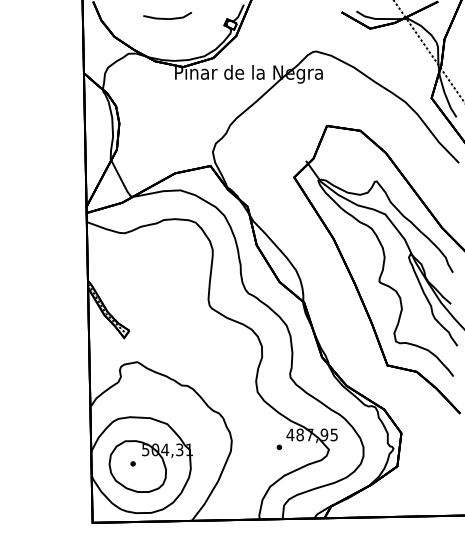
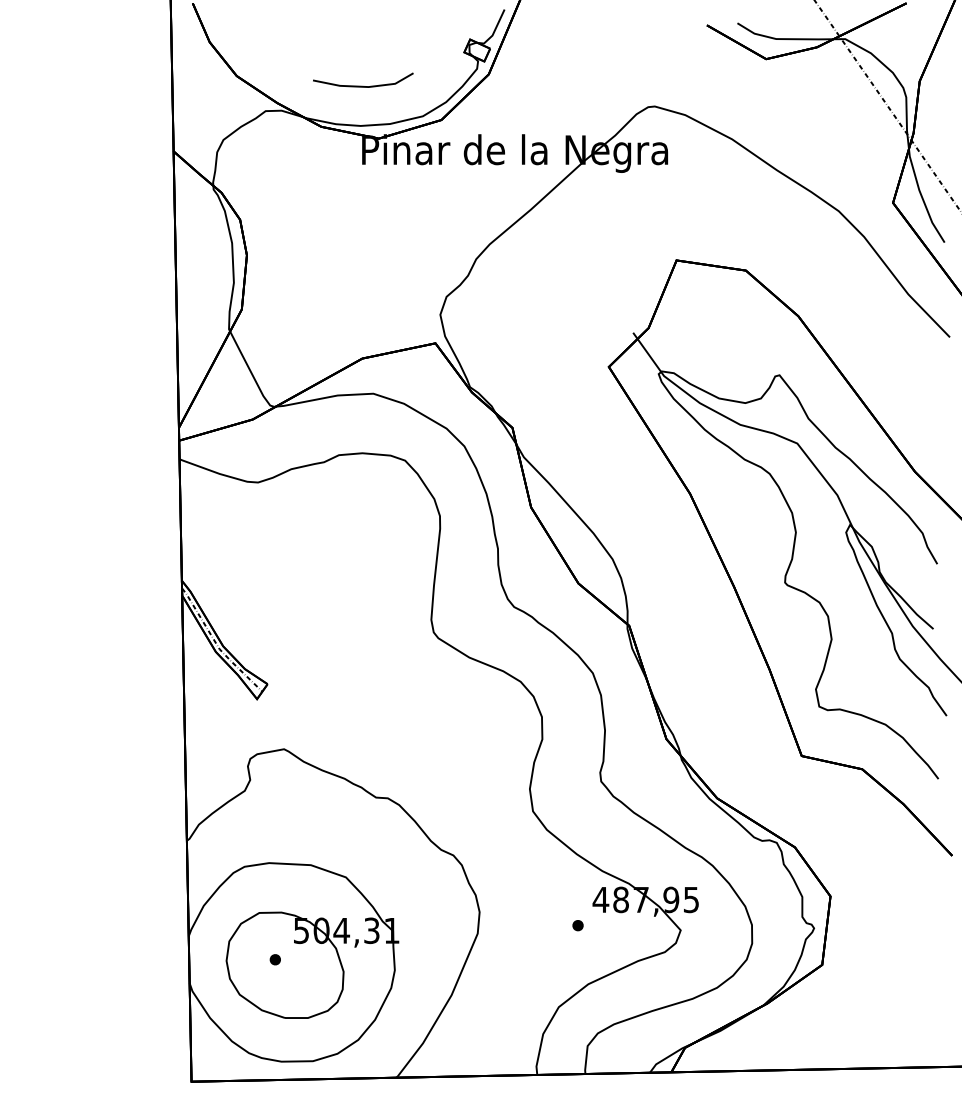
line: (167, 18) -> (363, 85), moved

